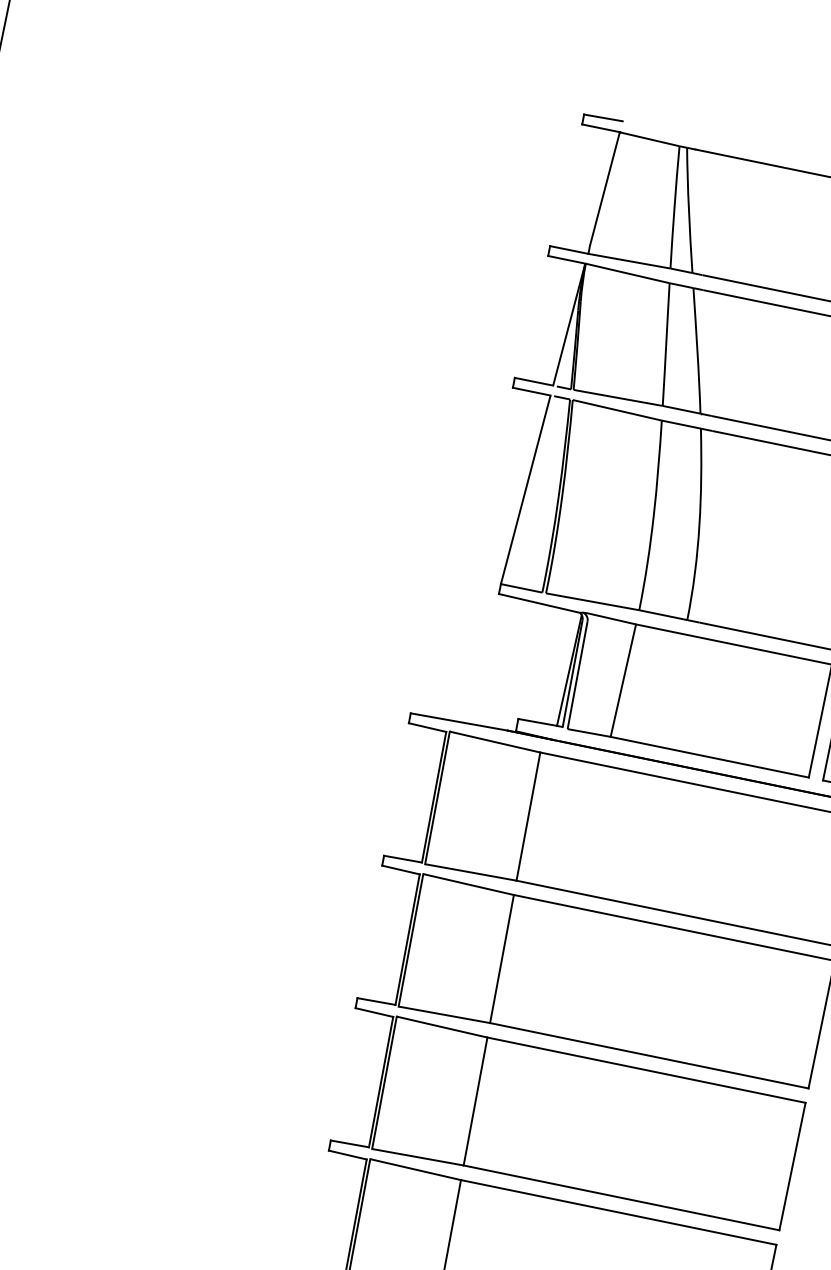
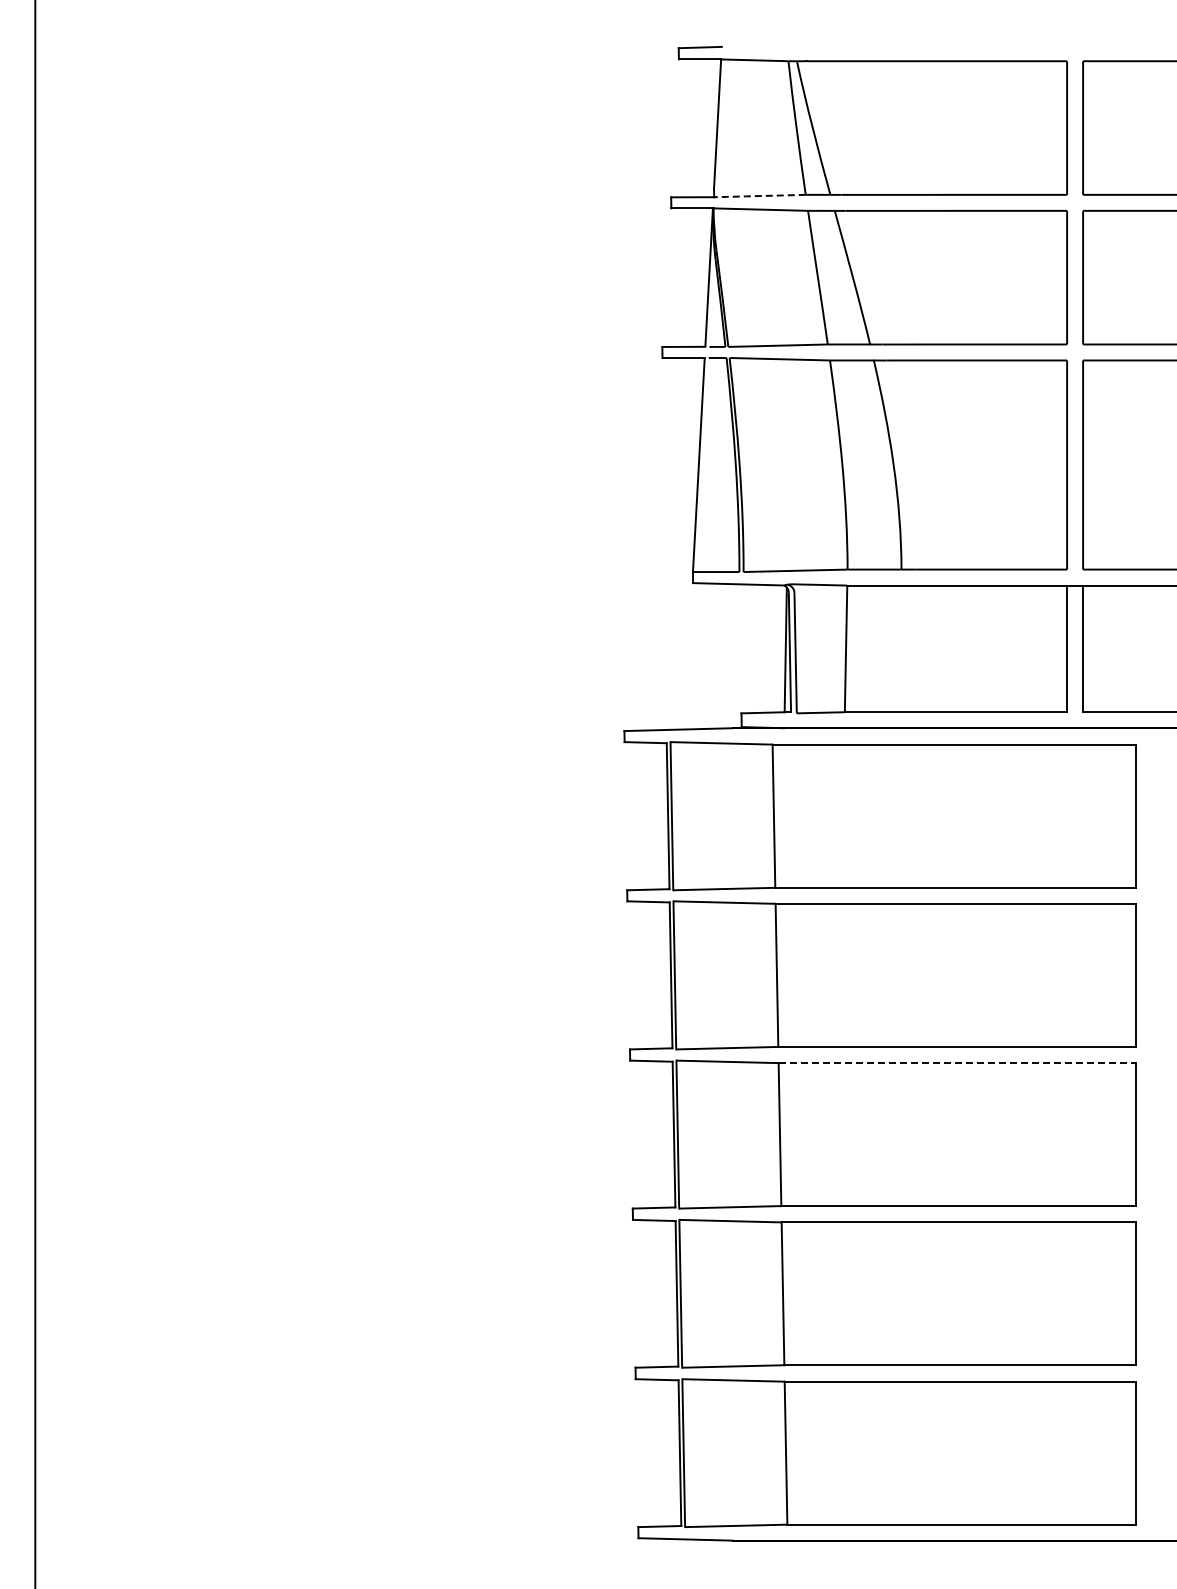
line: (628, 261) -> (758, 196), solid -> dashed
line: (646, 1070) -> (957, 1063), solid -> dashed

